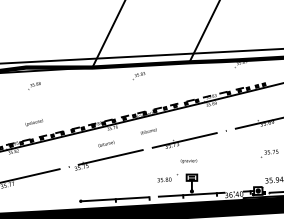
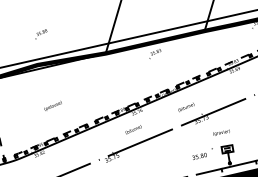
part: (34, 85) -> (41, 33), moved
text: (34, 122) -> (53, 105), moved
text: (148, 131) -> (186, 107), moved

